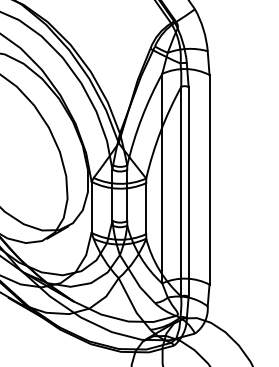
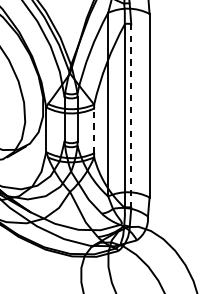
line: (188, 191) -> (131, 115), solid -> dashed
line: (146, 208) -> (94, 130), solid -> dashed

